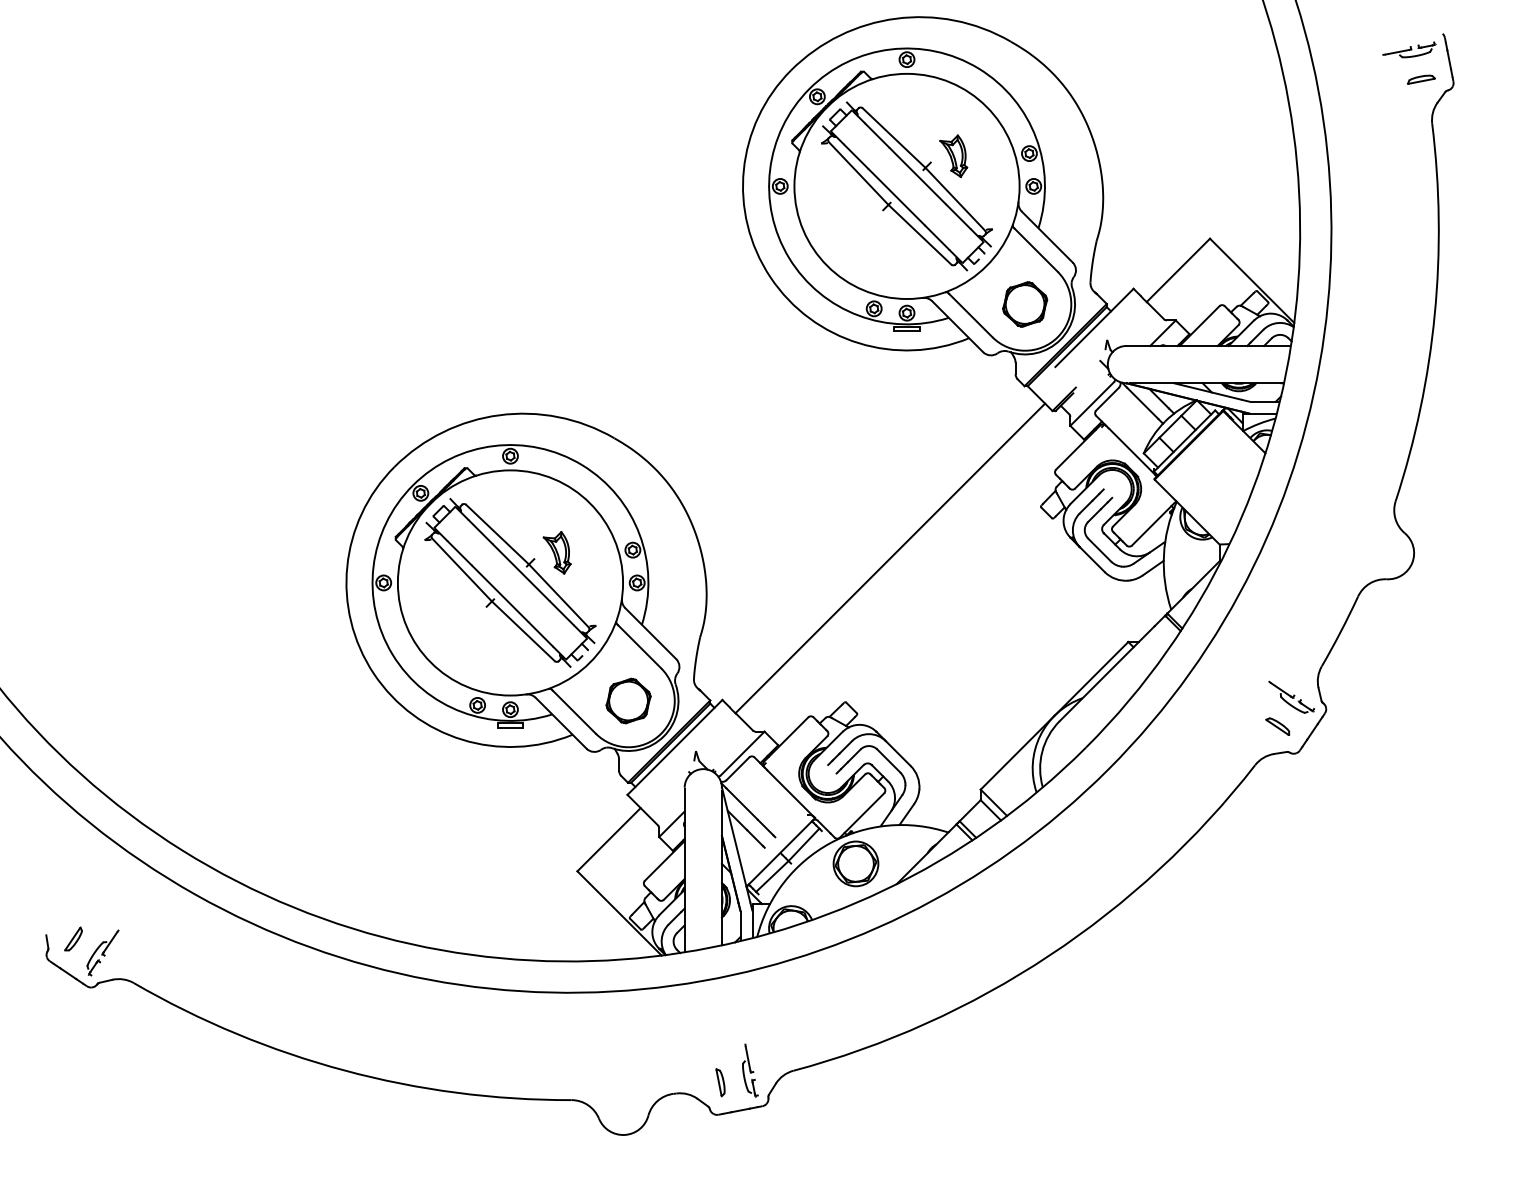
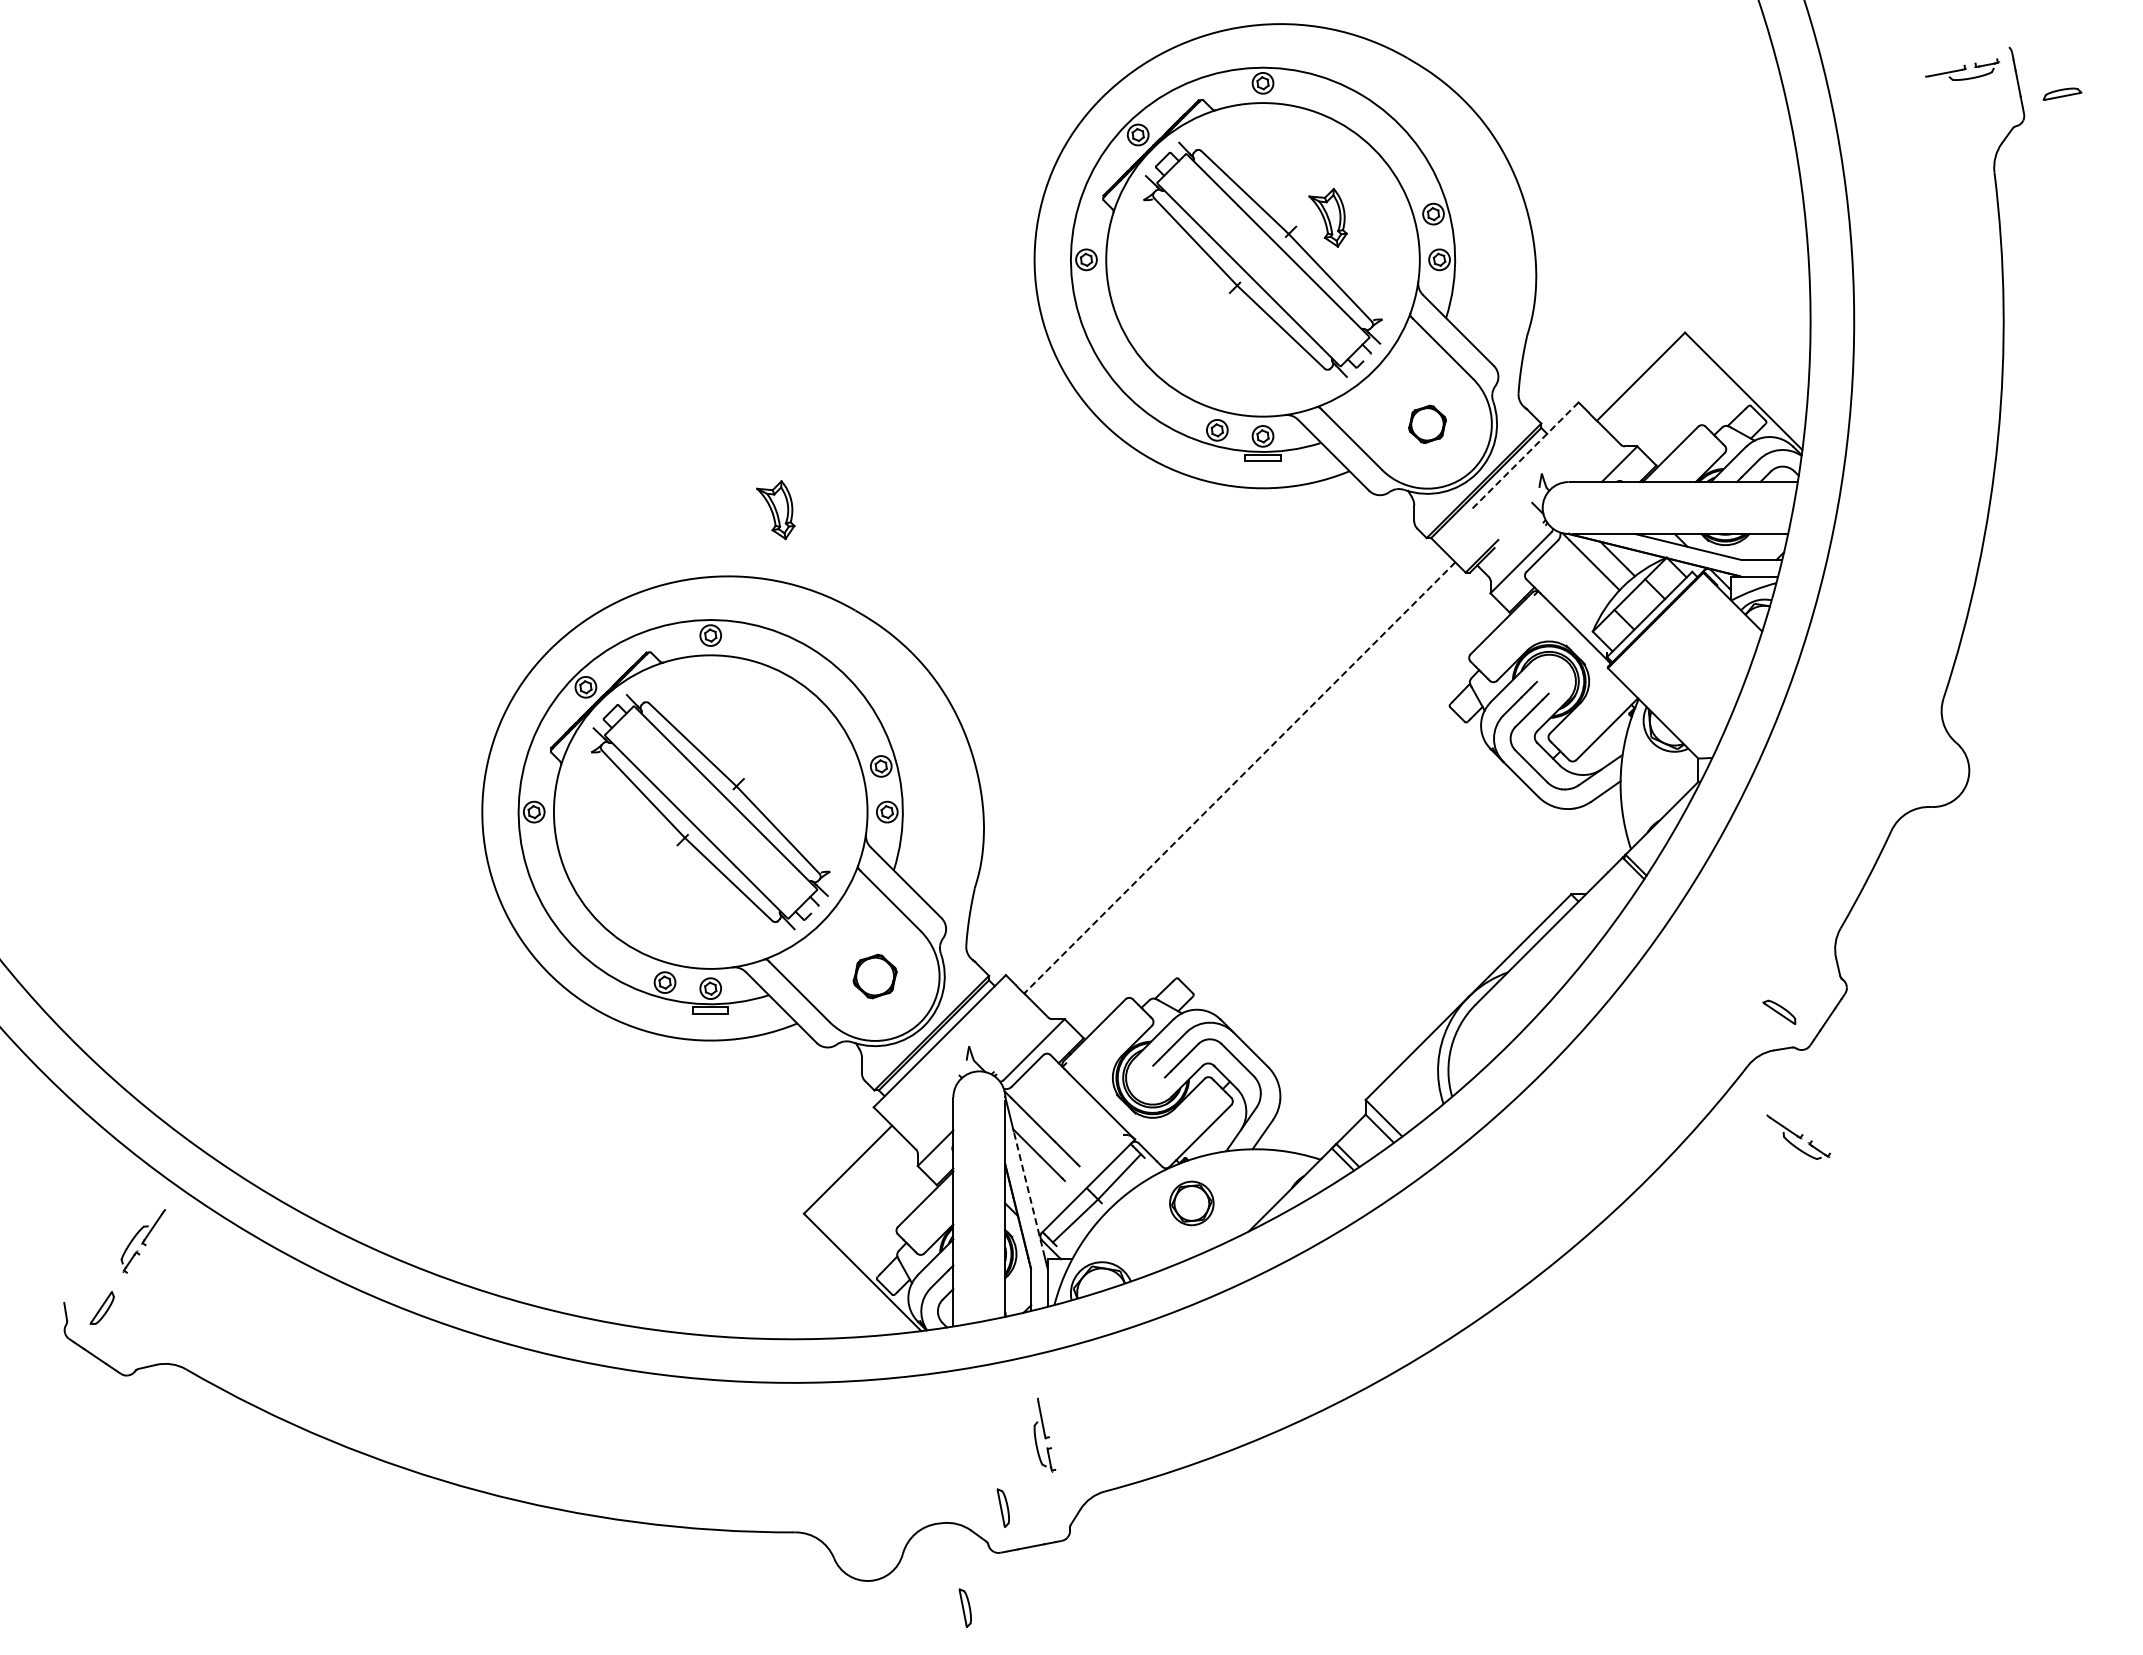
part: (1421, 79) -> (2062, 93), moved
part: (1025, 304) -> (1427, 424), size x0.6
line: (1094, 328) -> (1523, 457), solid -> dashed
part: (556, 553) -> (775, 510), moved
line: (890, 558) -> (1239, 777), solid -> dashed
part: (1291, 696) -> (1798, 1136), moved
part: (628, 700) -> (874, 976), size x0.7
line: (739, 857) -> (1029, 1194), solid -> dashed
part: (855, 863) -> (1191, 1203), size x0.7
part: (102, 953) -> (142, 1241), moved
part: (750, 1070) -> (1044, 1434), moved
part: (692, 1154) -> (964, 1607), added

